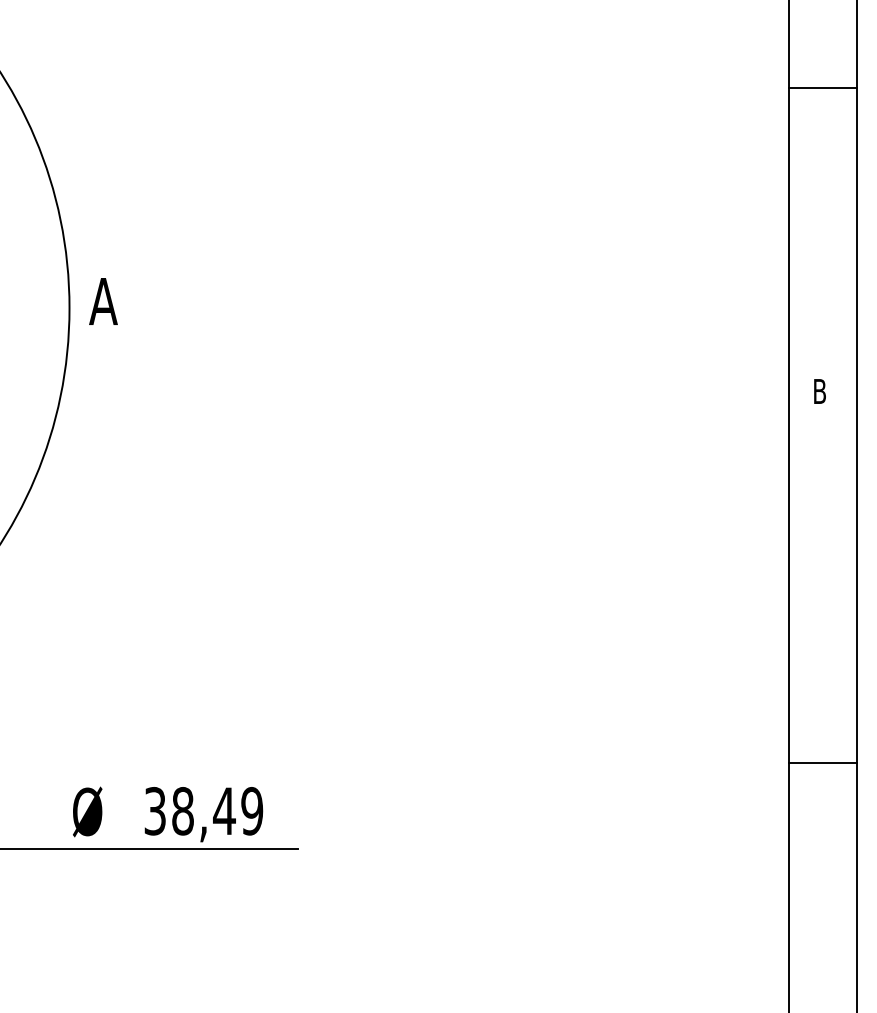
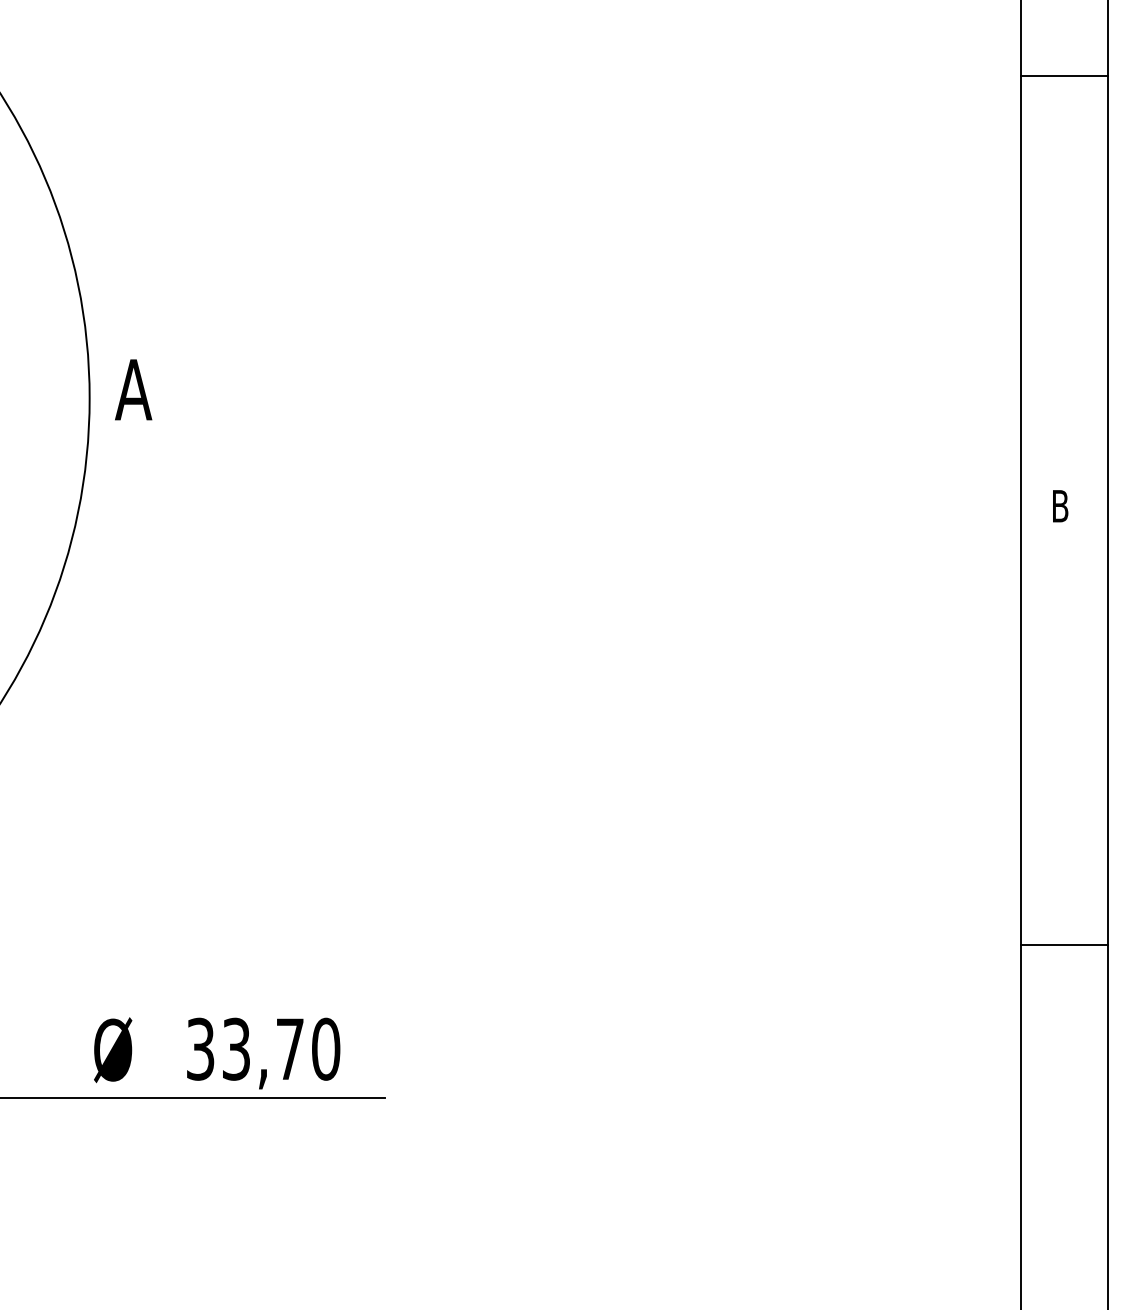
line: (823, 87) -> (1064, 75), moved
line: (823, 762) -> (1064, 945), moved
text: (217, 810) -> (281, 1048), 38,49 -> 33,70

